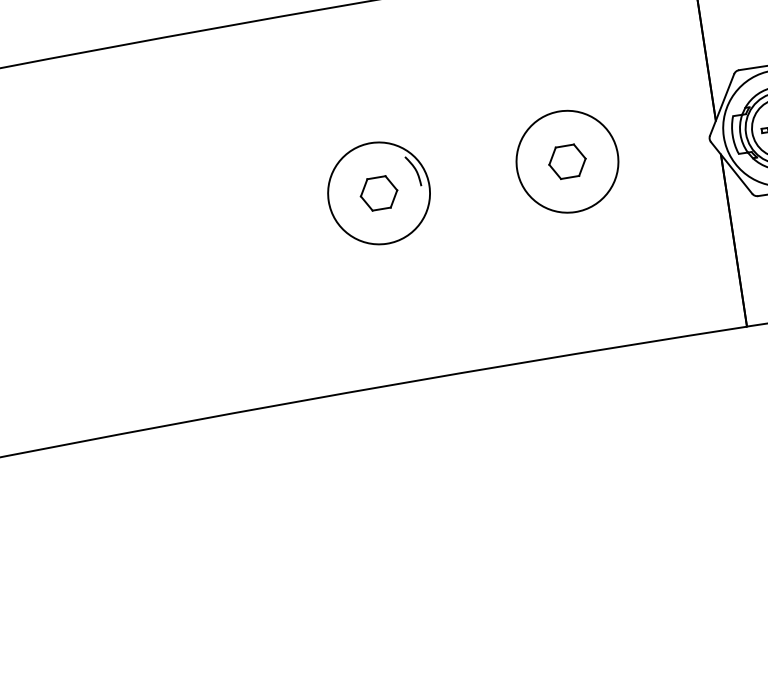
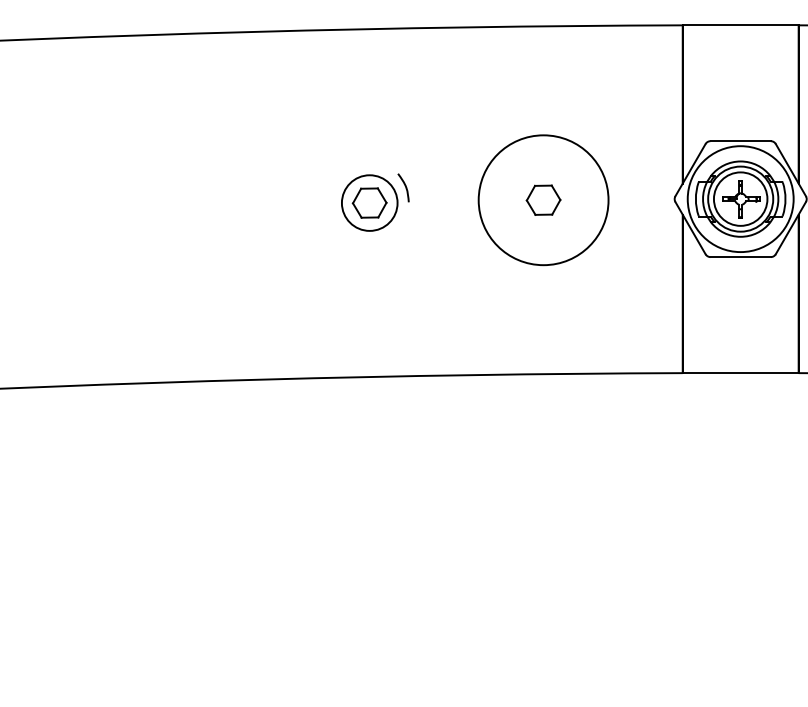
circle: (567, 160) -> (543, 199), size x1.4
circle: (378, 192) -> (369, 202), size x0.6

